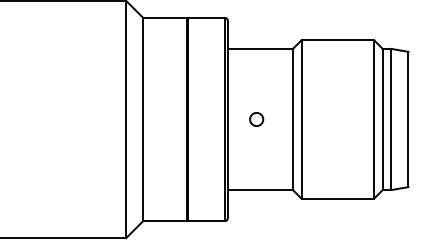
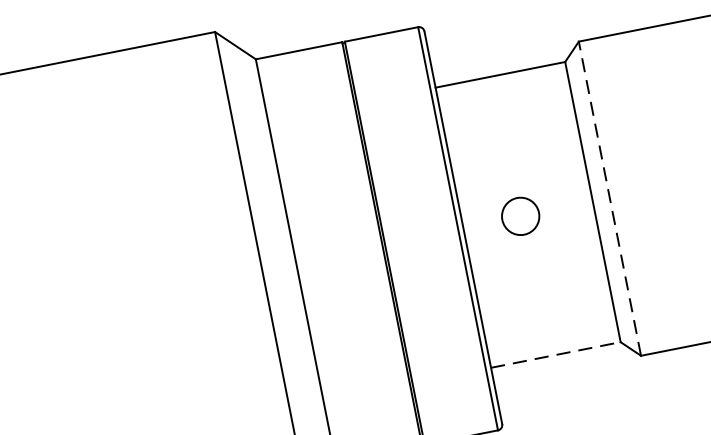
circle: (256, 119) -> (520, 216), size x1.4
line: (301, 119) -> (609, 198), solid -> dashed
line: (260, 190) -> (556, 355), solid -> dashed

